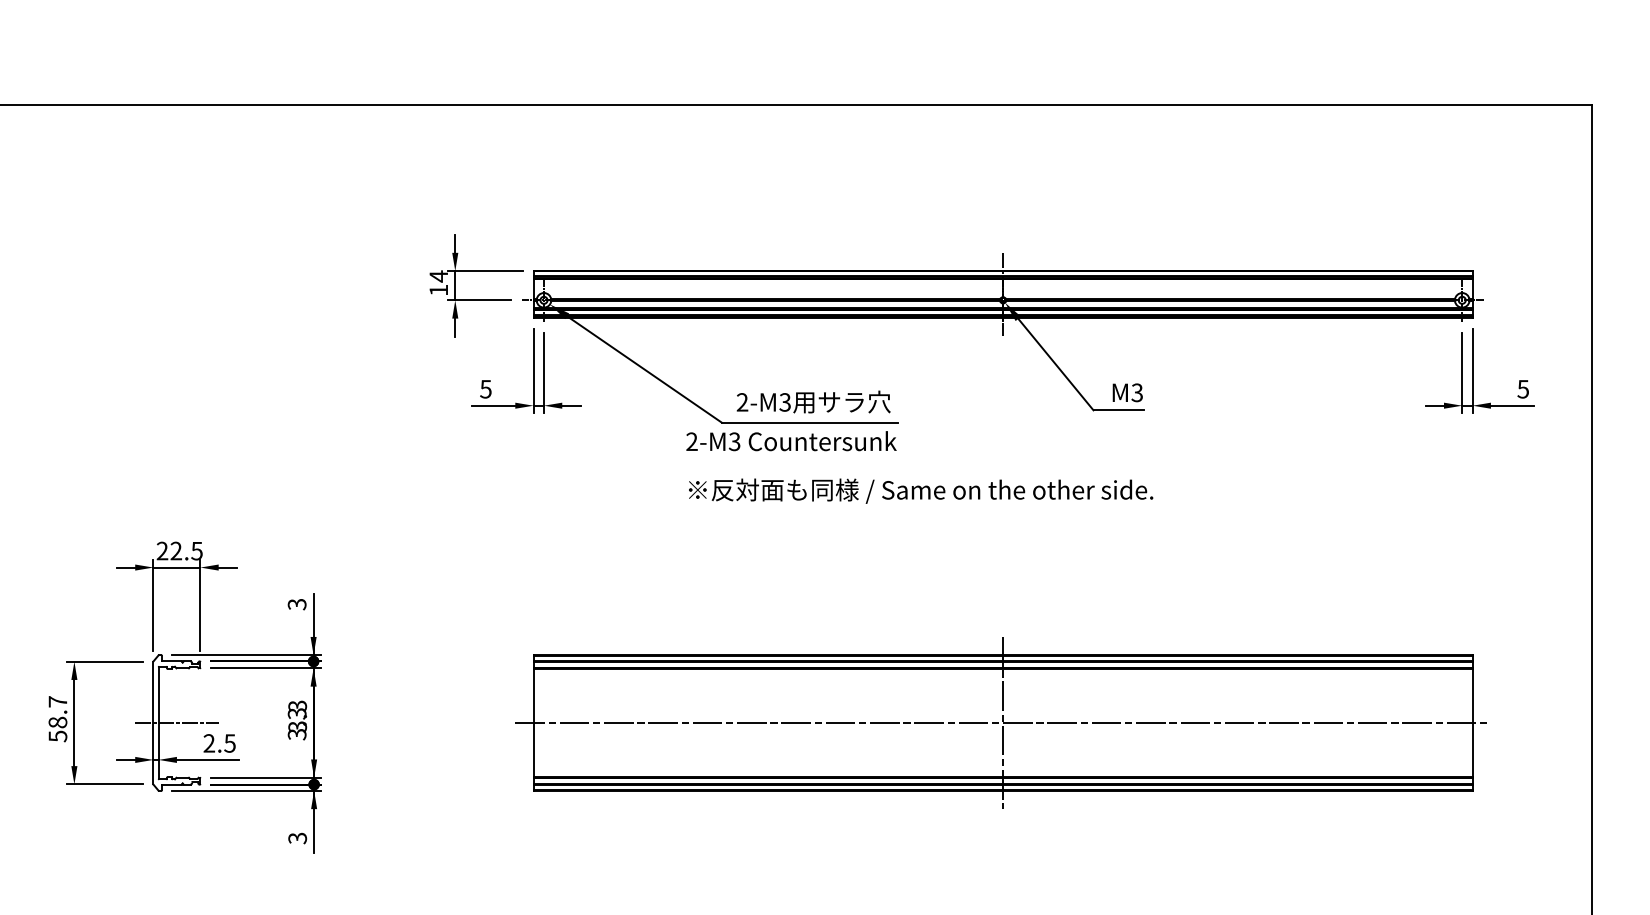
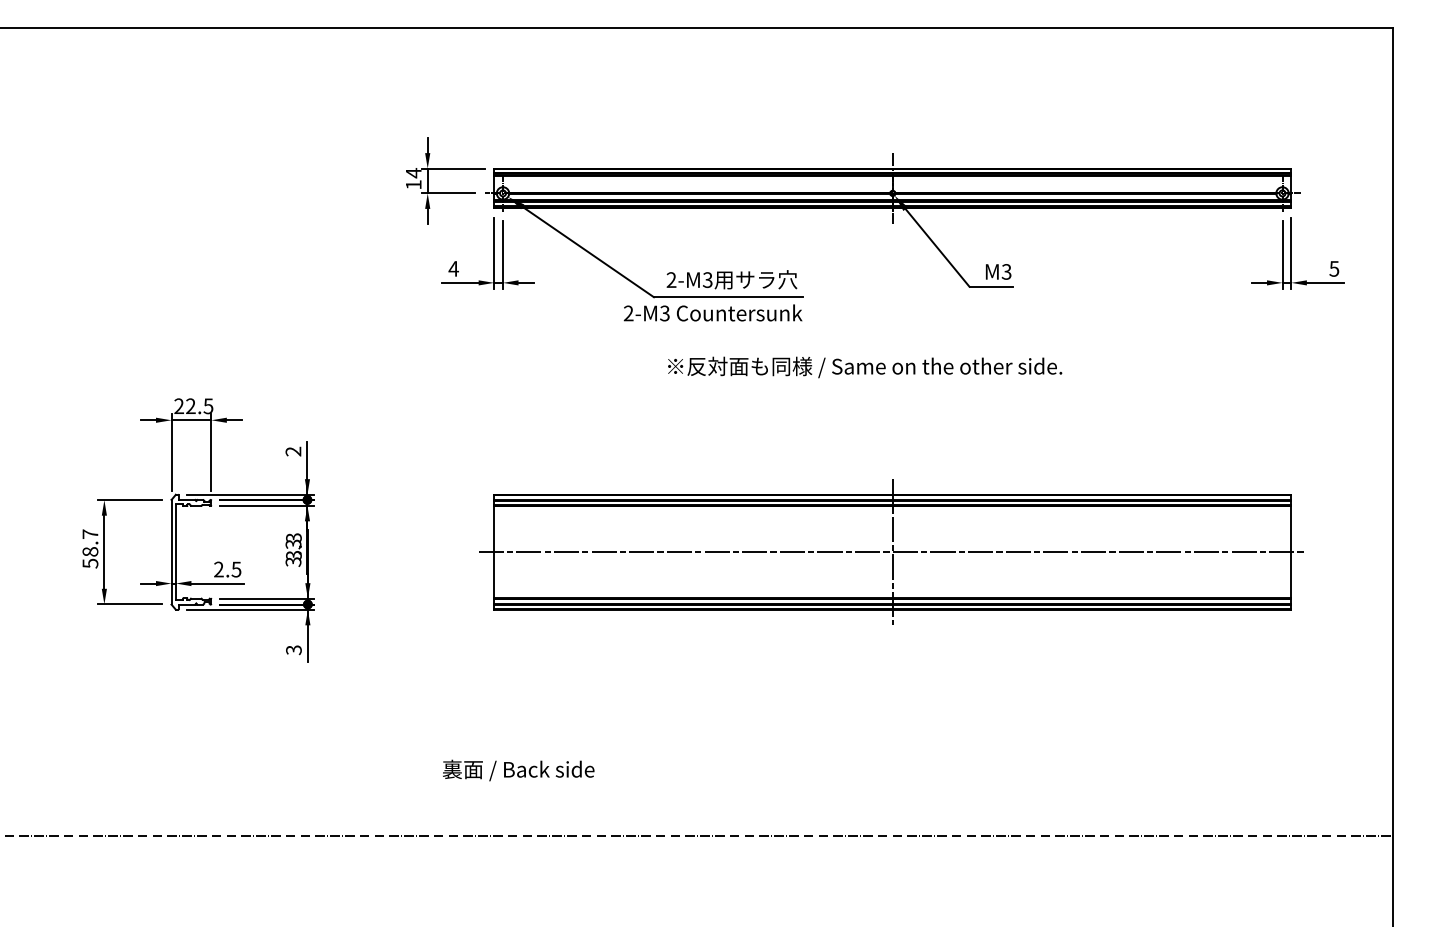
text: (485, 388) -> (453, 268), 5 -> 4
text: (921, 491) -> (865, 367), moved
text: (297, 604) -> (293, 451), 3 -> 2
line: (177, 723) -> (191, 552), removed

